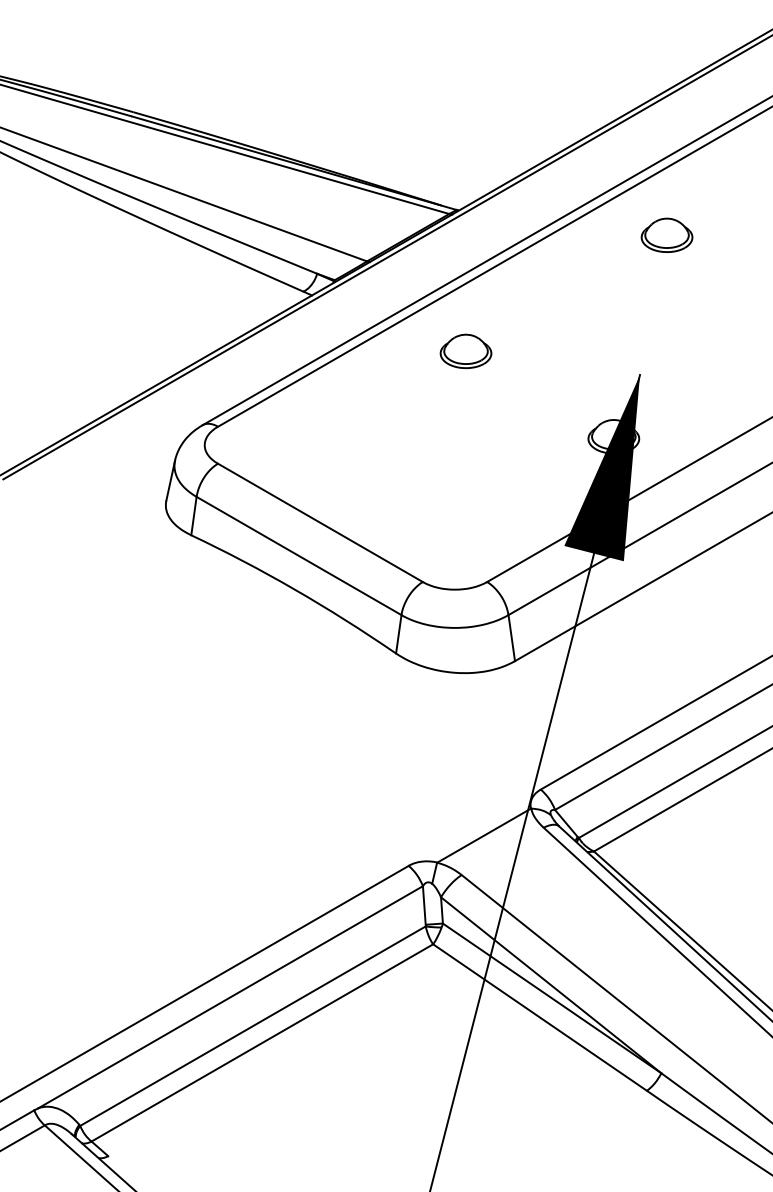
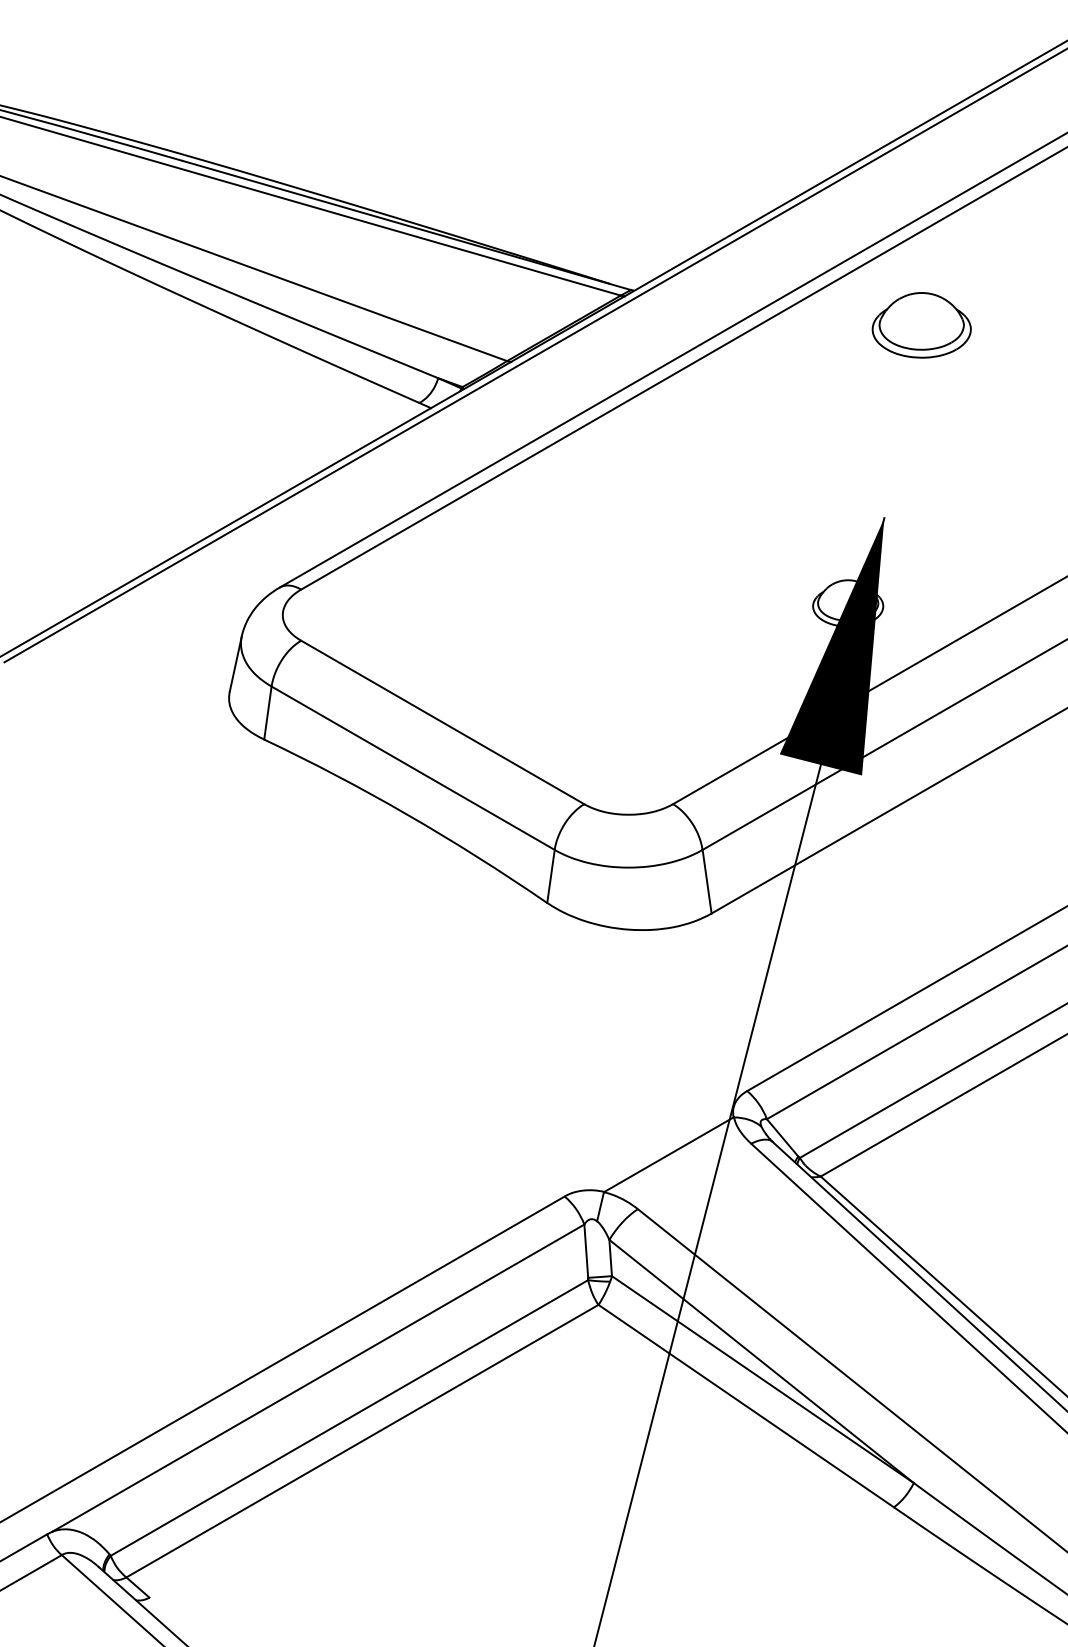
part: (666, 234) -> (920, 323), size x1.4
part: (465, 351) -> (643, 485), removed

